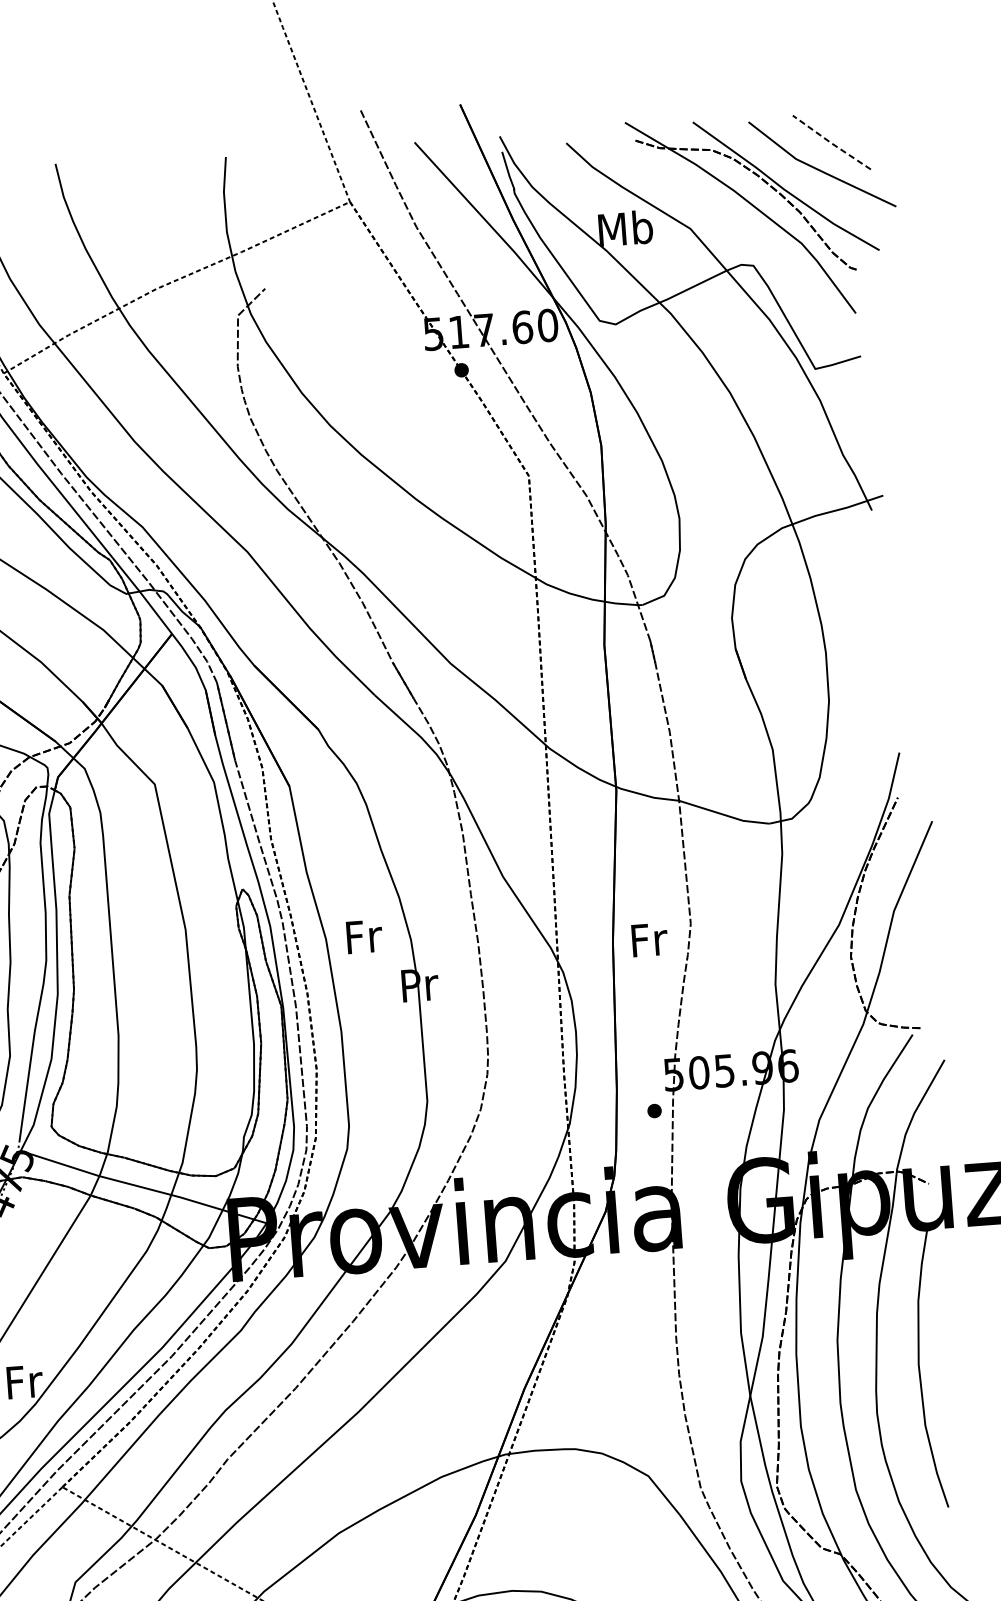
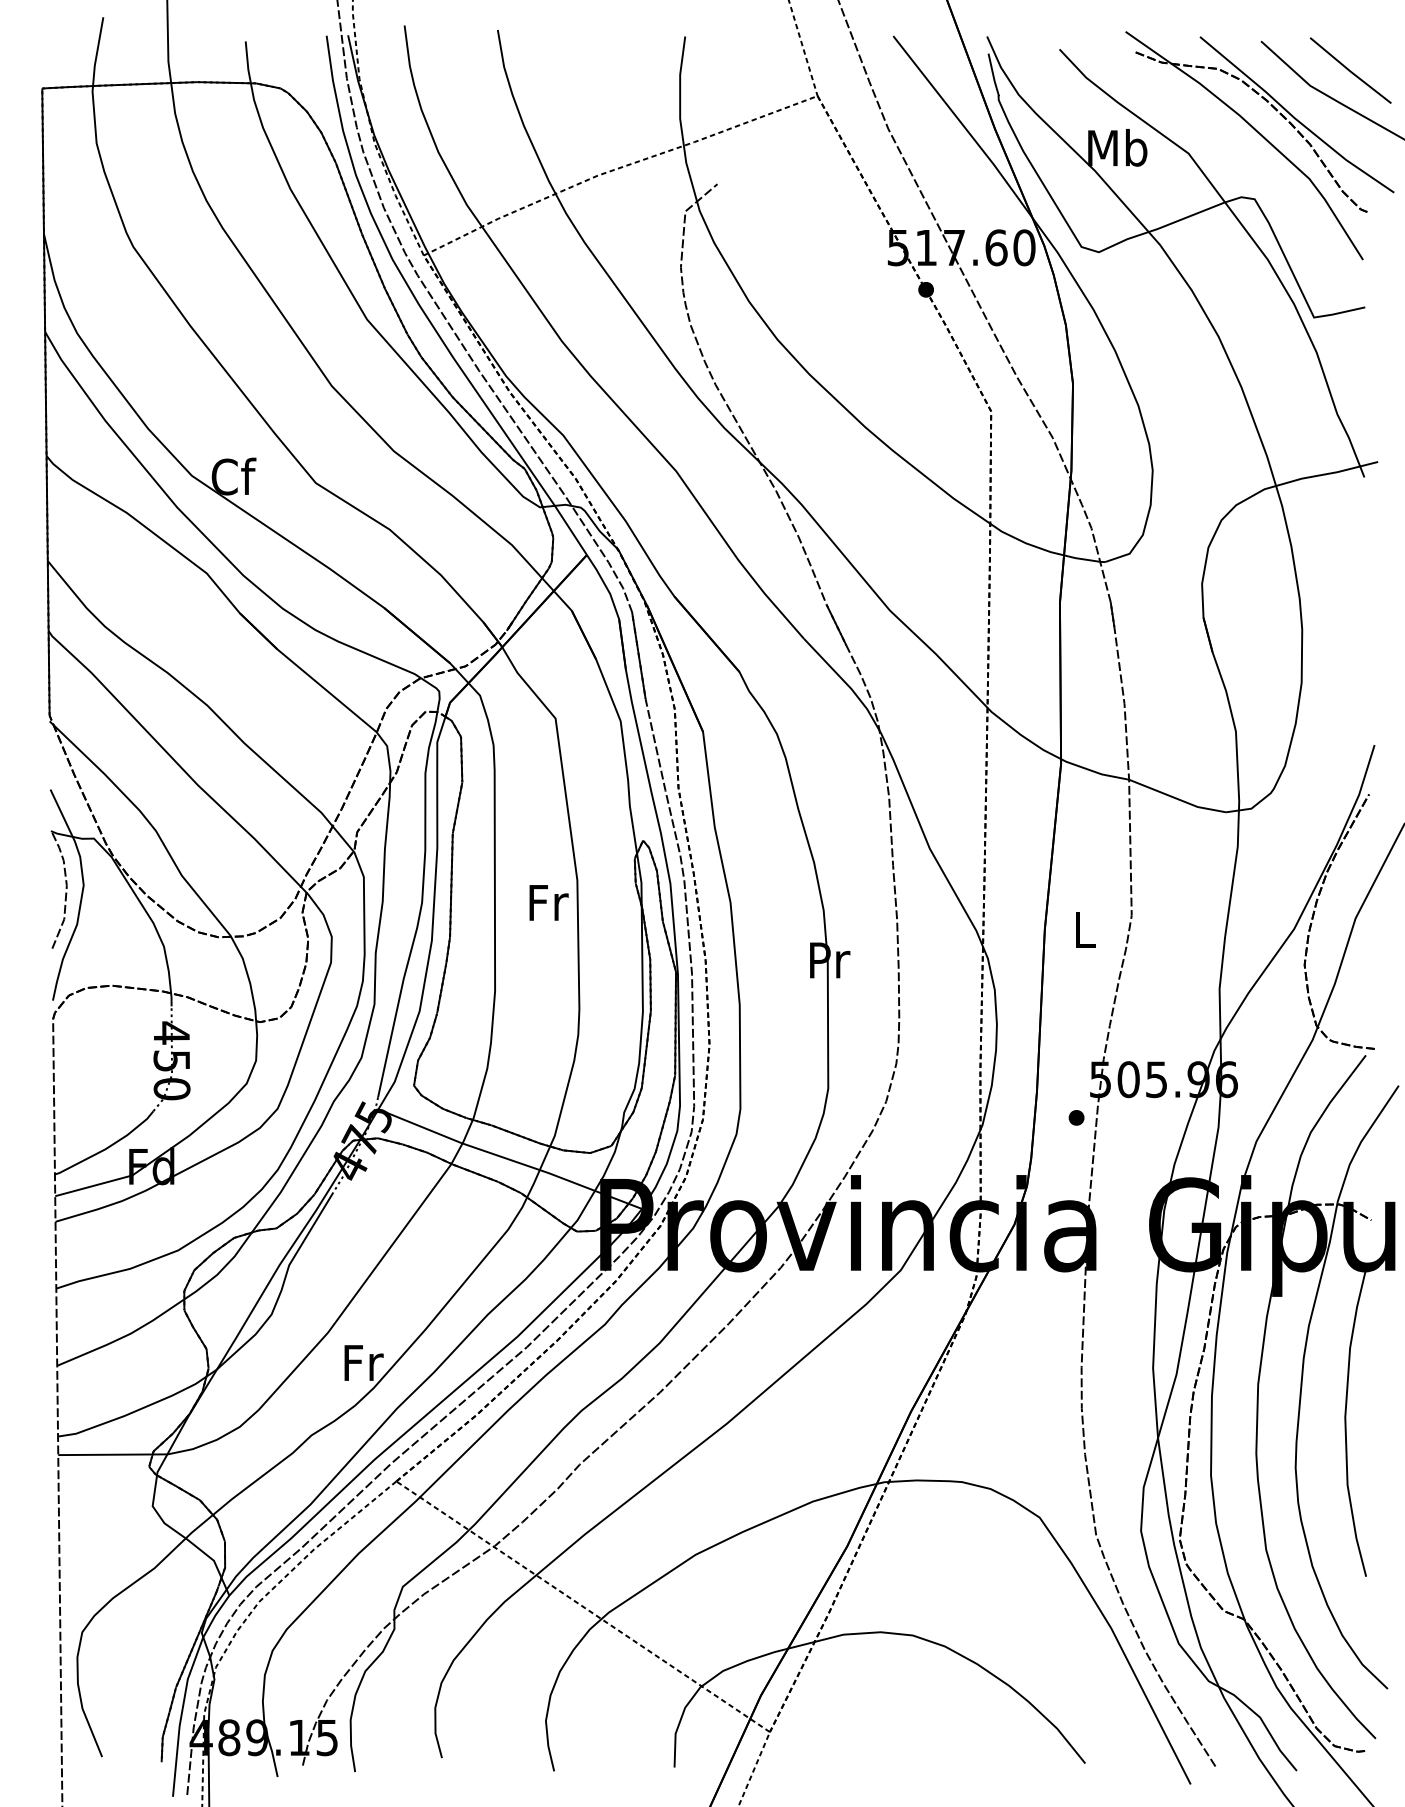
line: (831, 143) -> (1350, 71), dashed -> solid
text: (364, 936) -> (548, 902), moved
text: (649, 939) -> (1085, 929), Fr -> L

